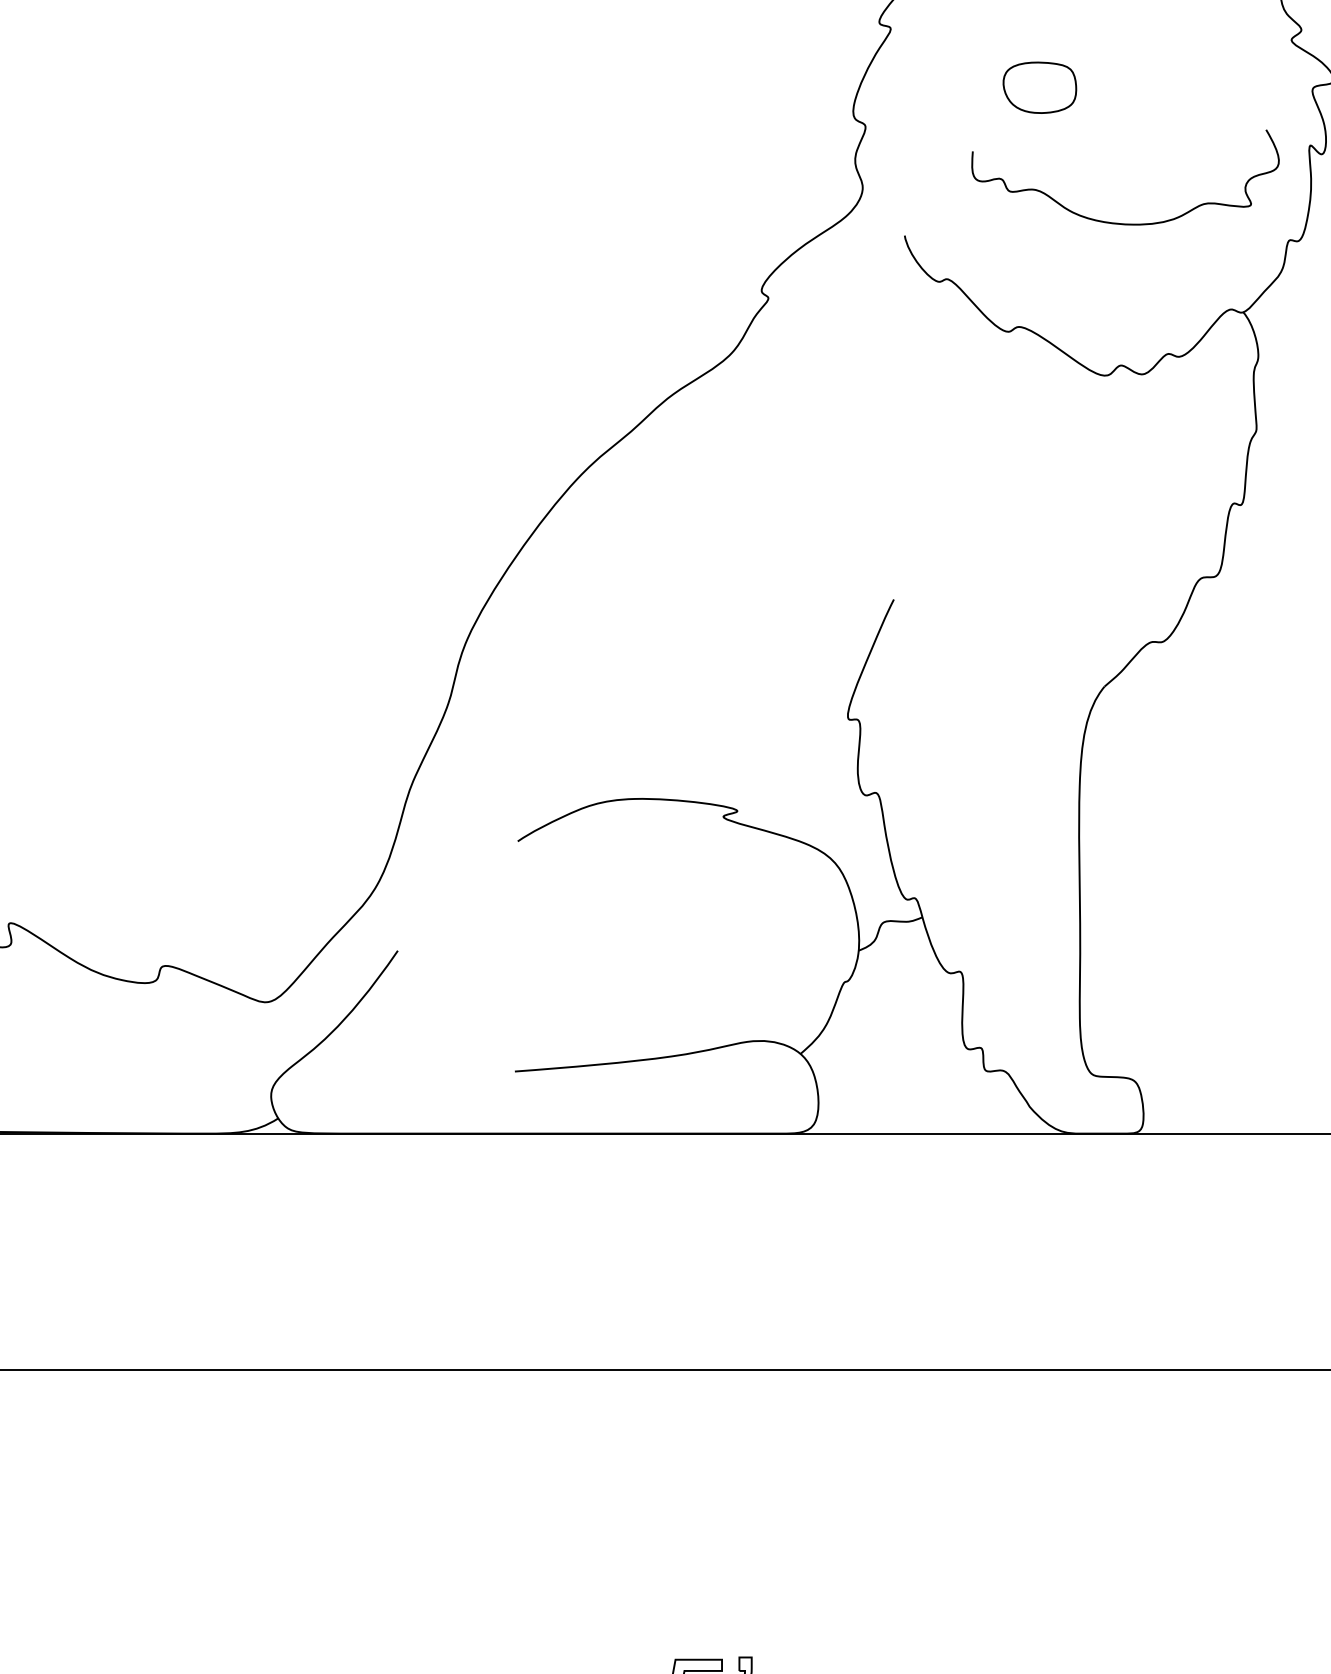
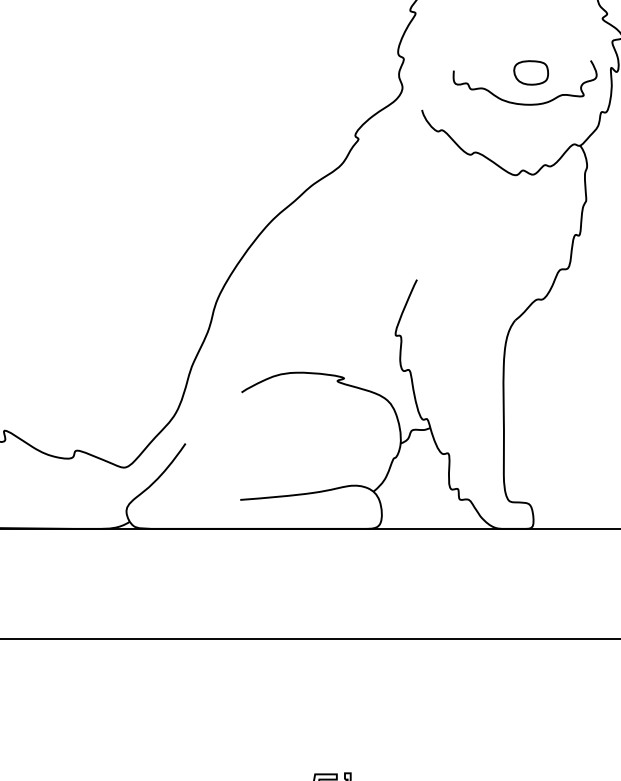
part: (1038, 86) -> (530, 72), moved

